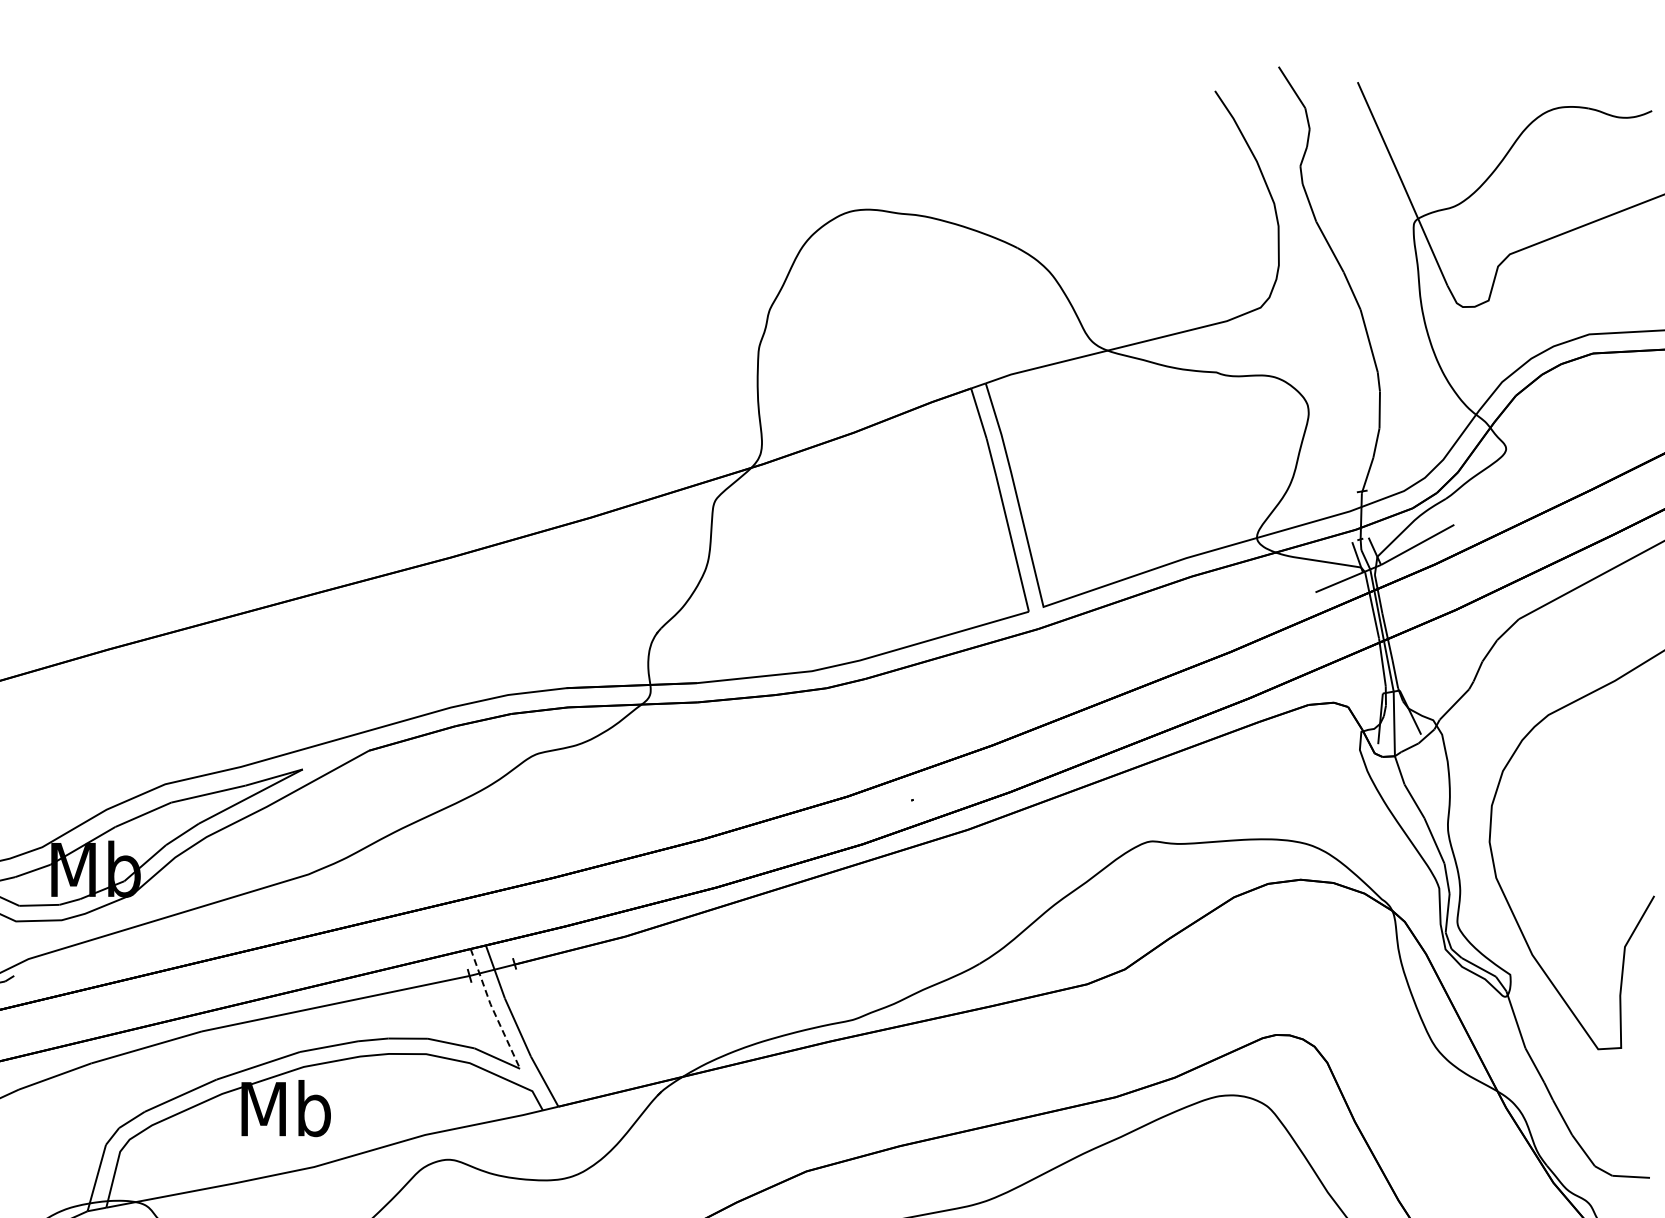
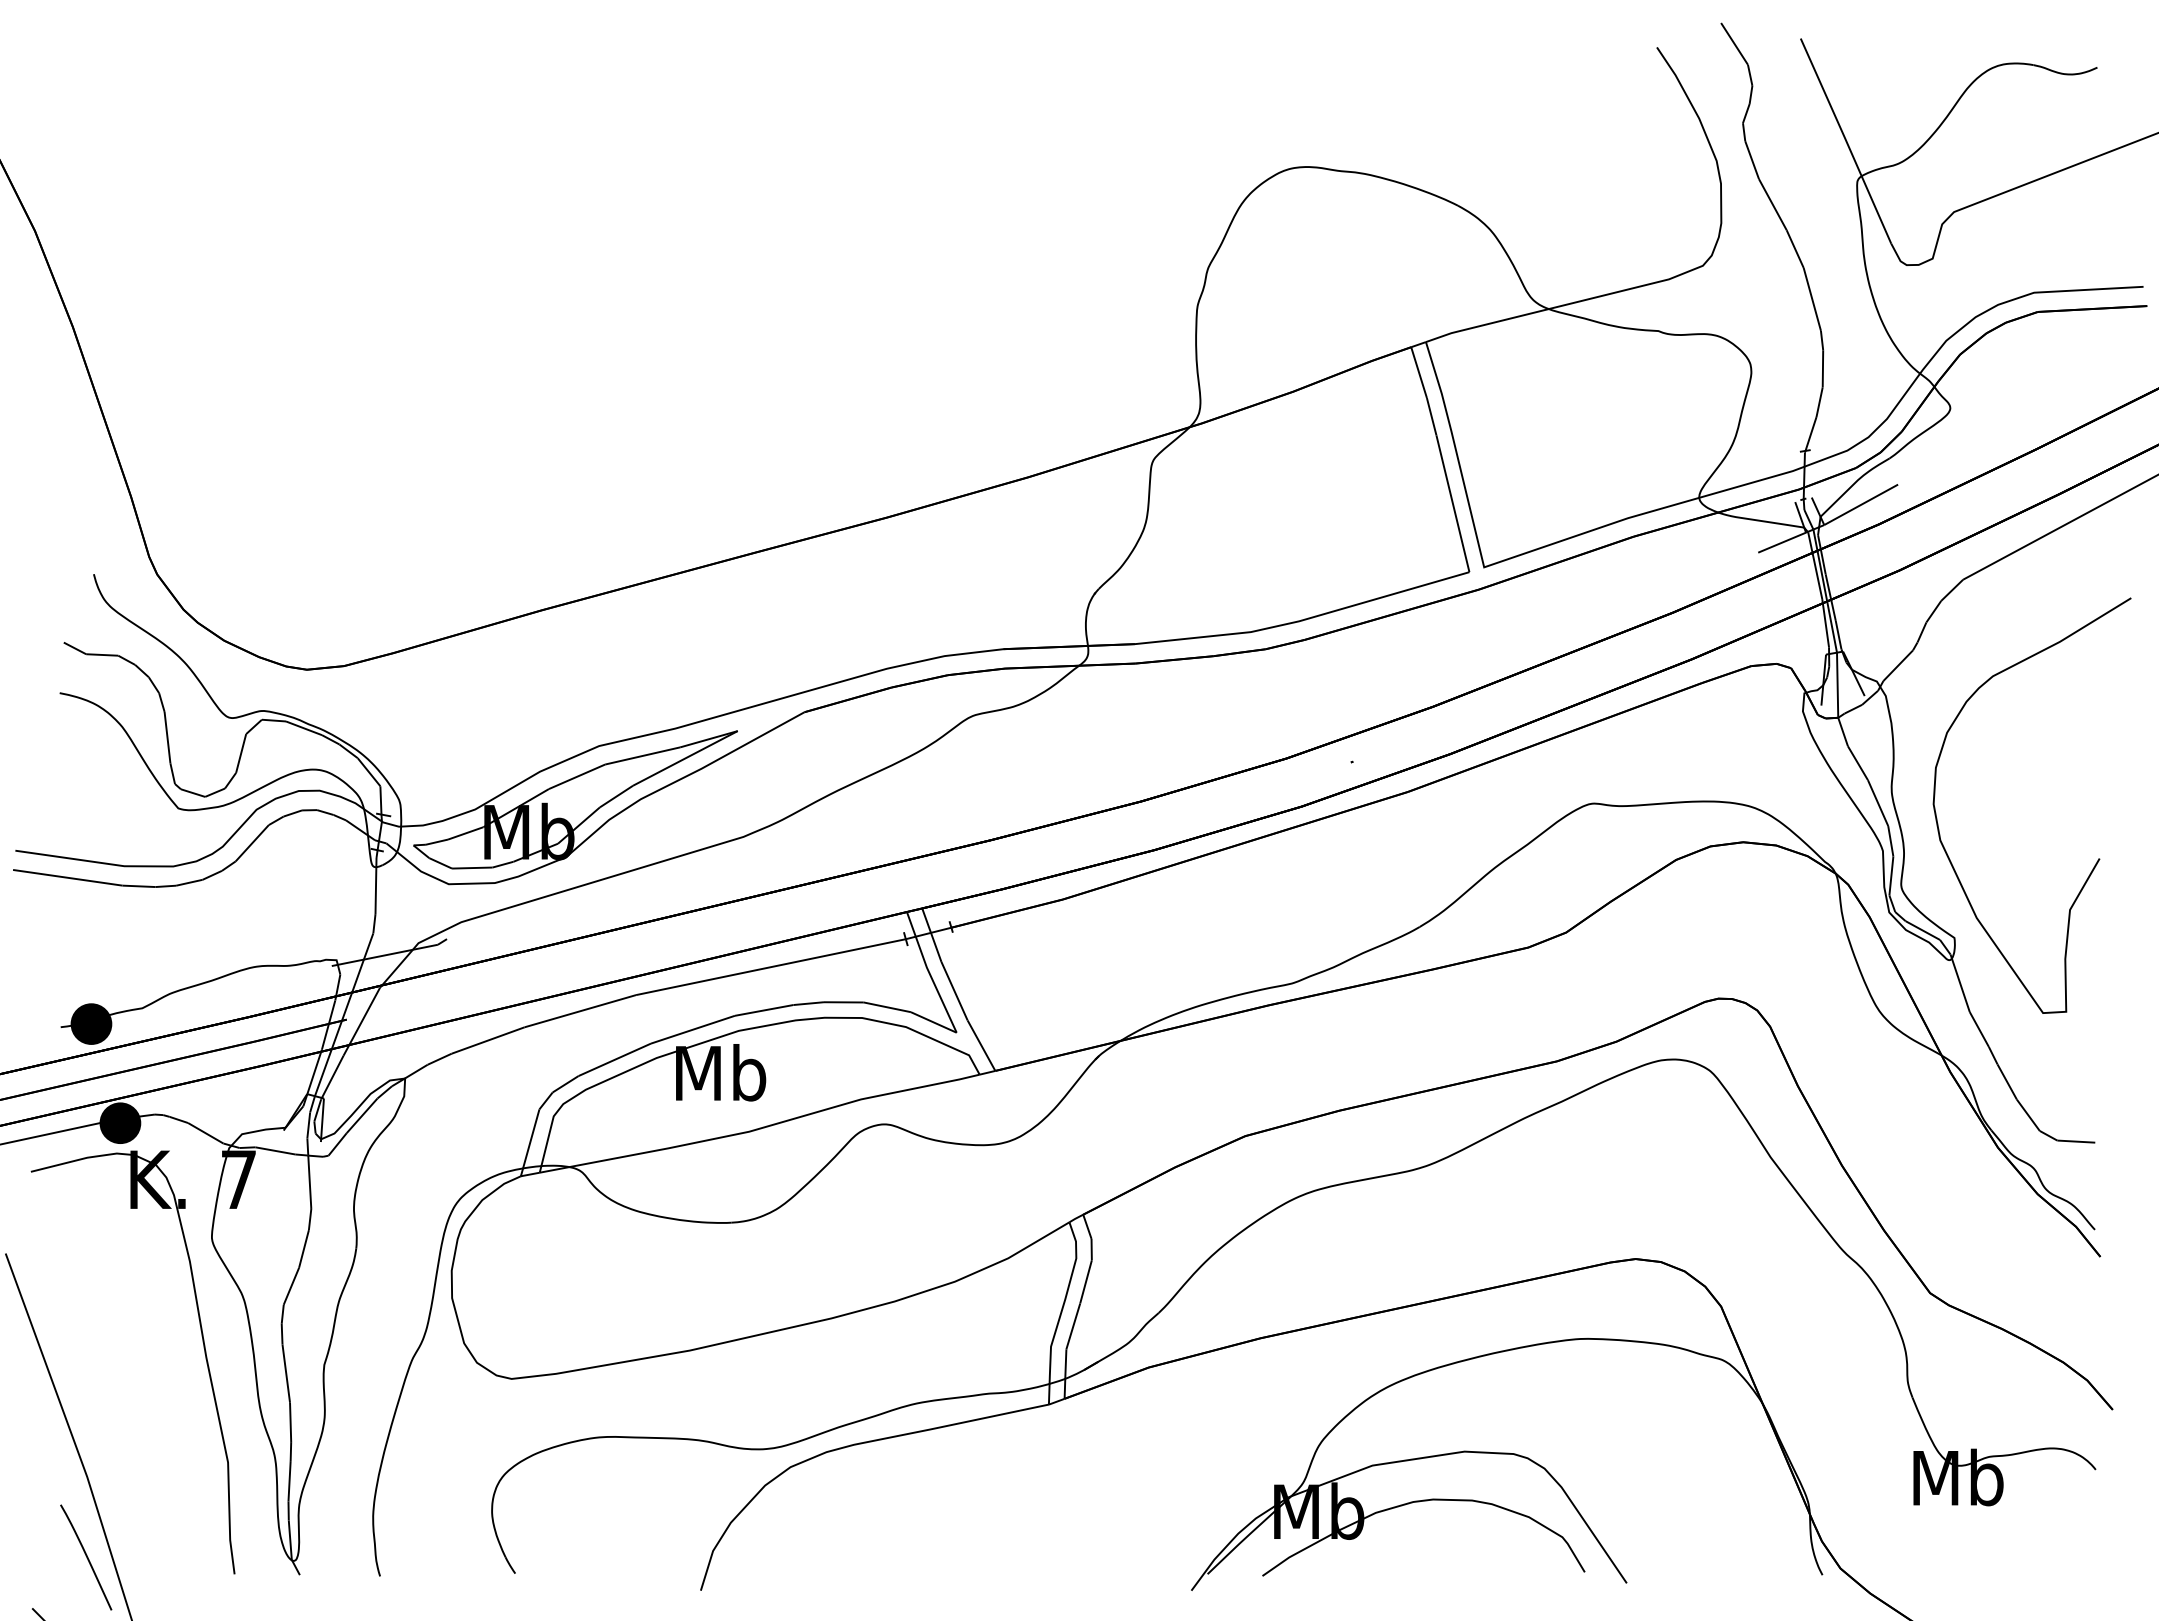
line: (493, 1010) -> (929, 973), dashed -> solid

